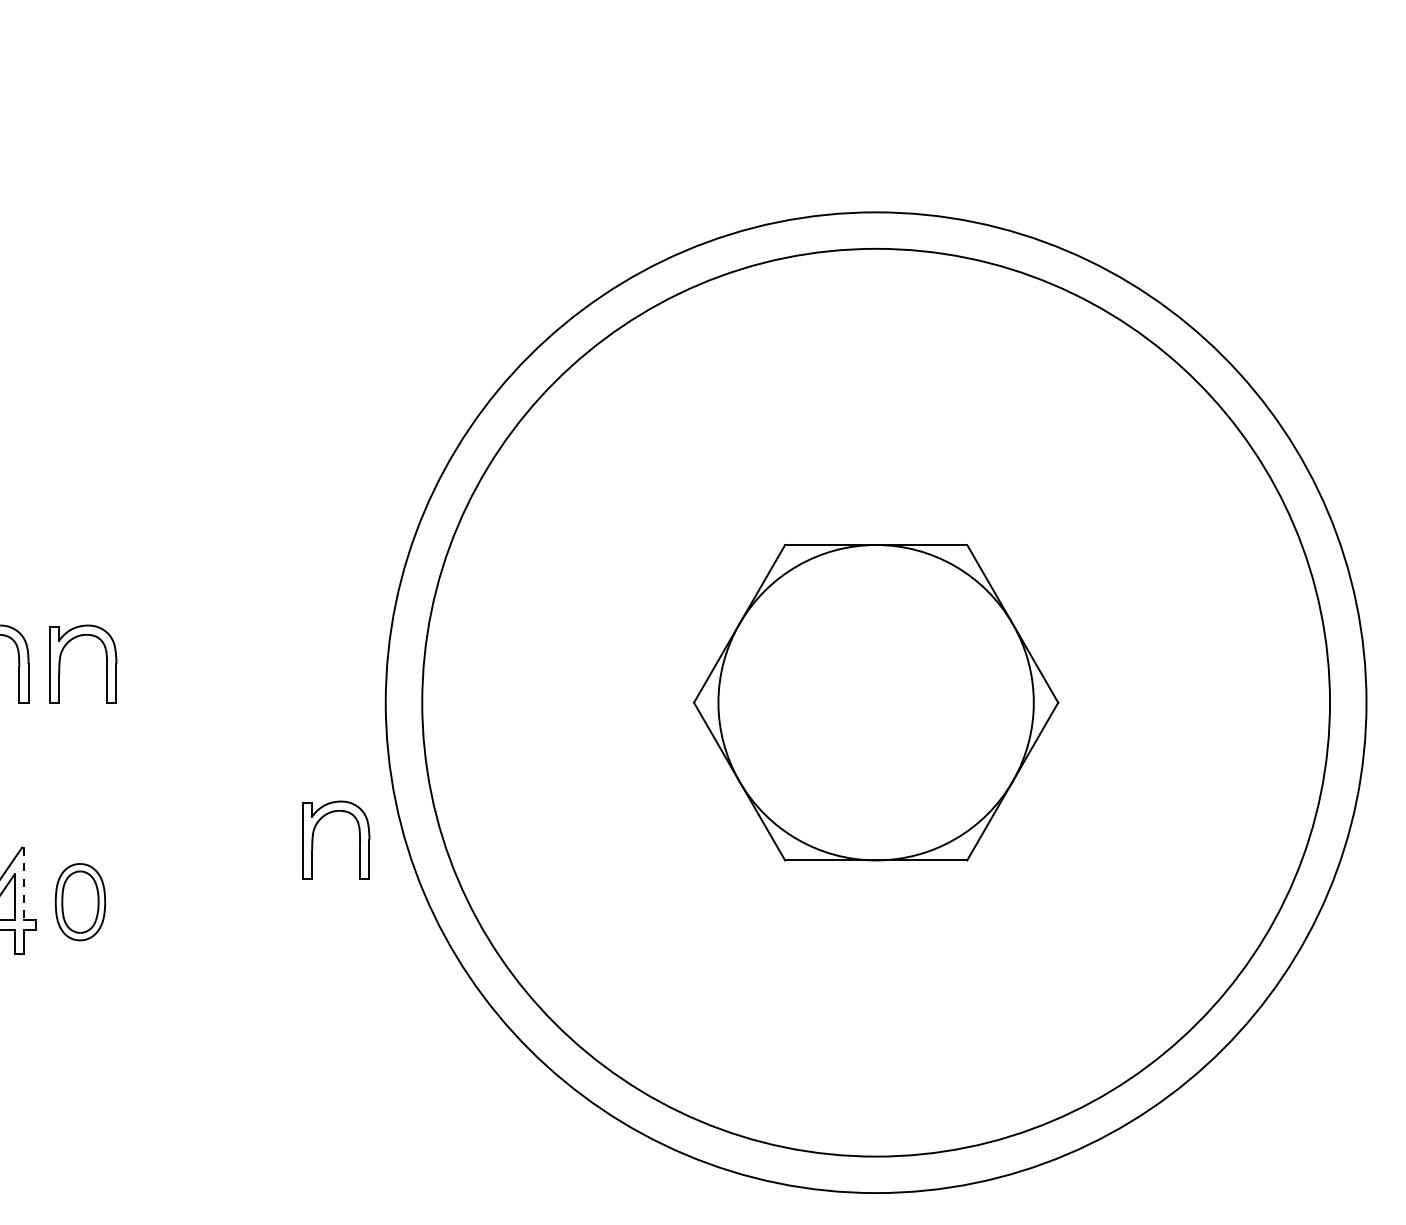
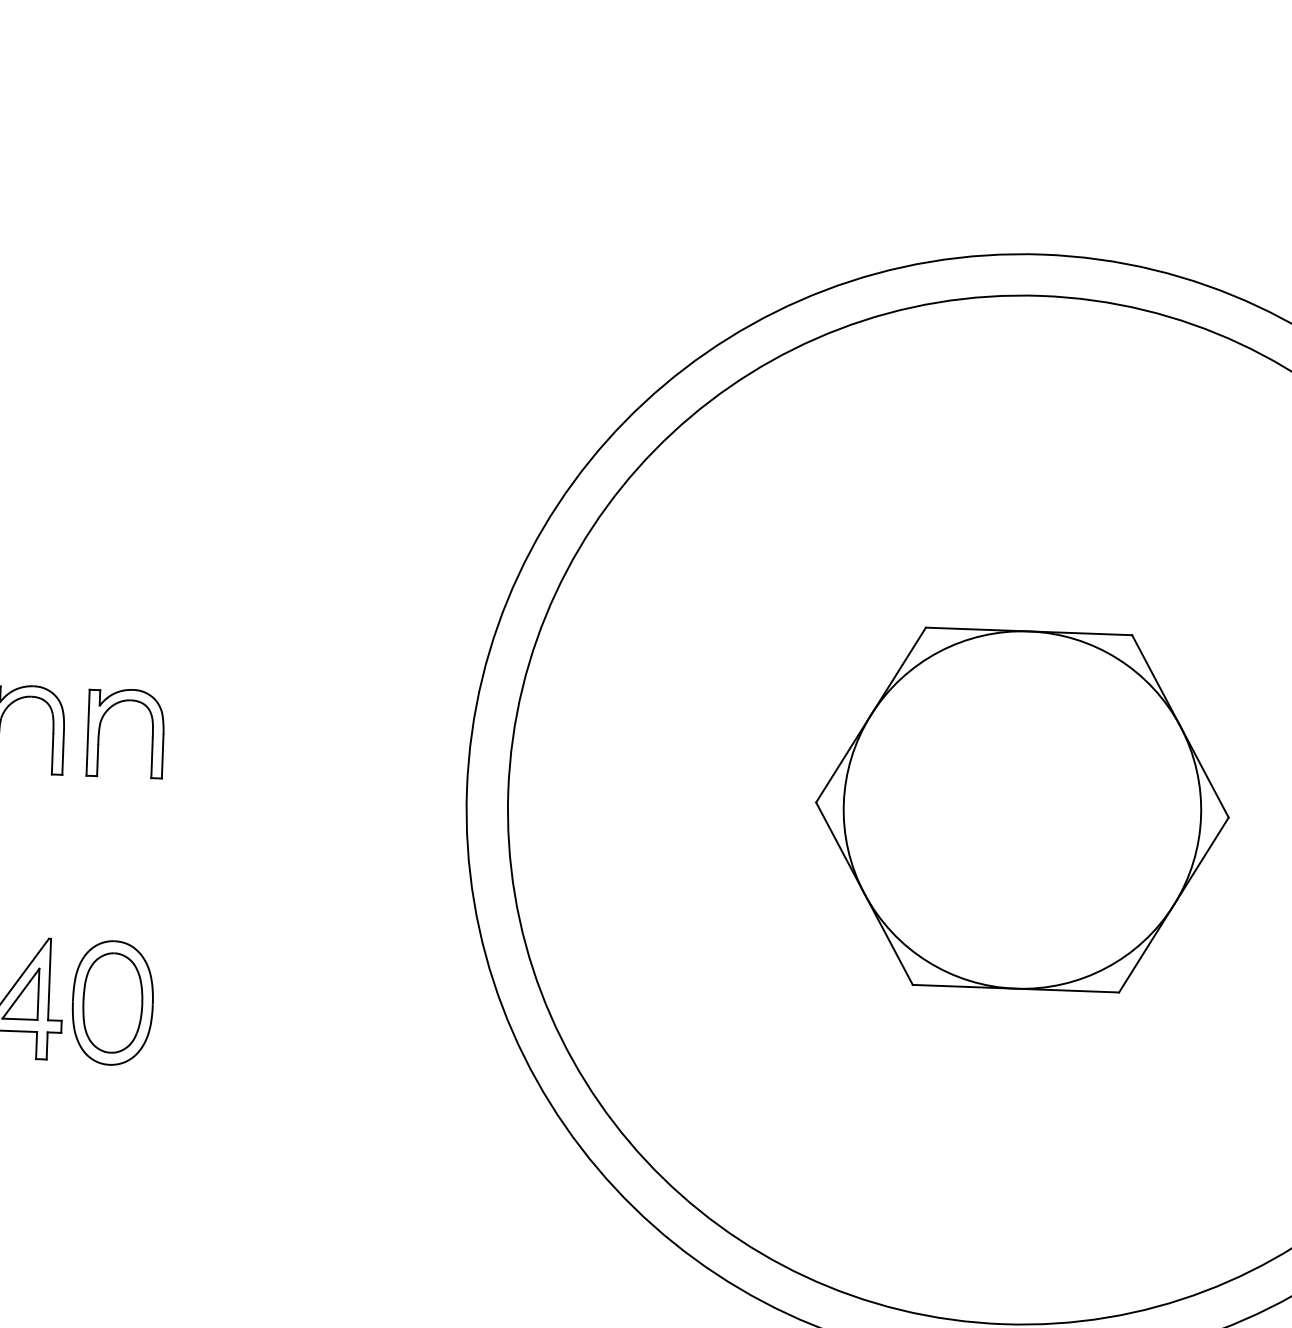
part: (313, 839) -> (379, 941), removed
line: (23, 883) -> (49, 979), dashed -> solid
part: (80, 901) -> (112, 1002), size x1.43

